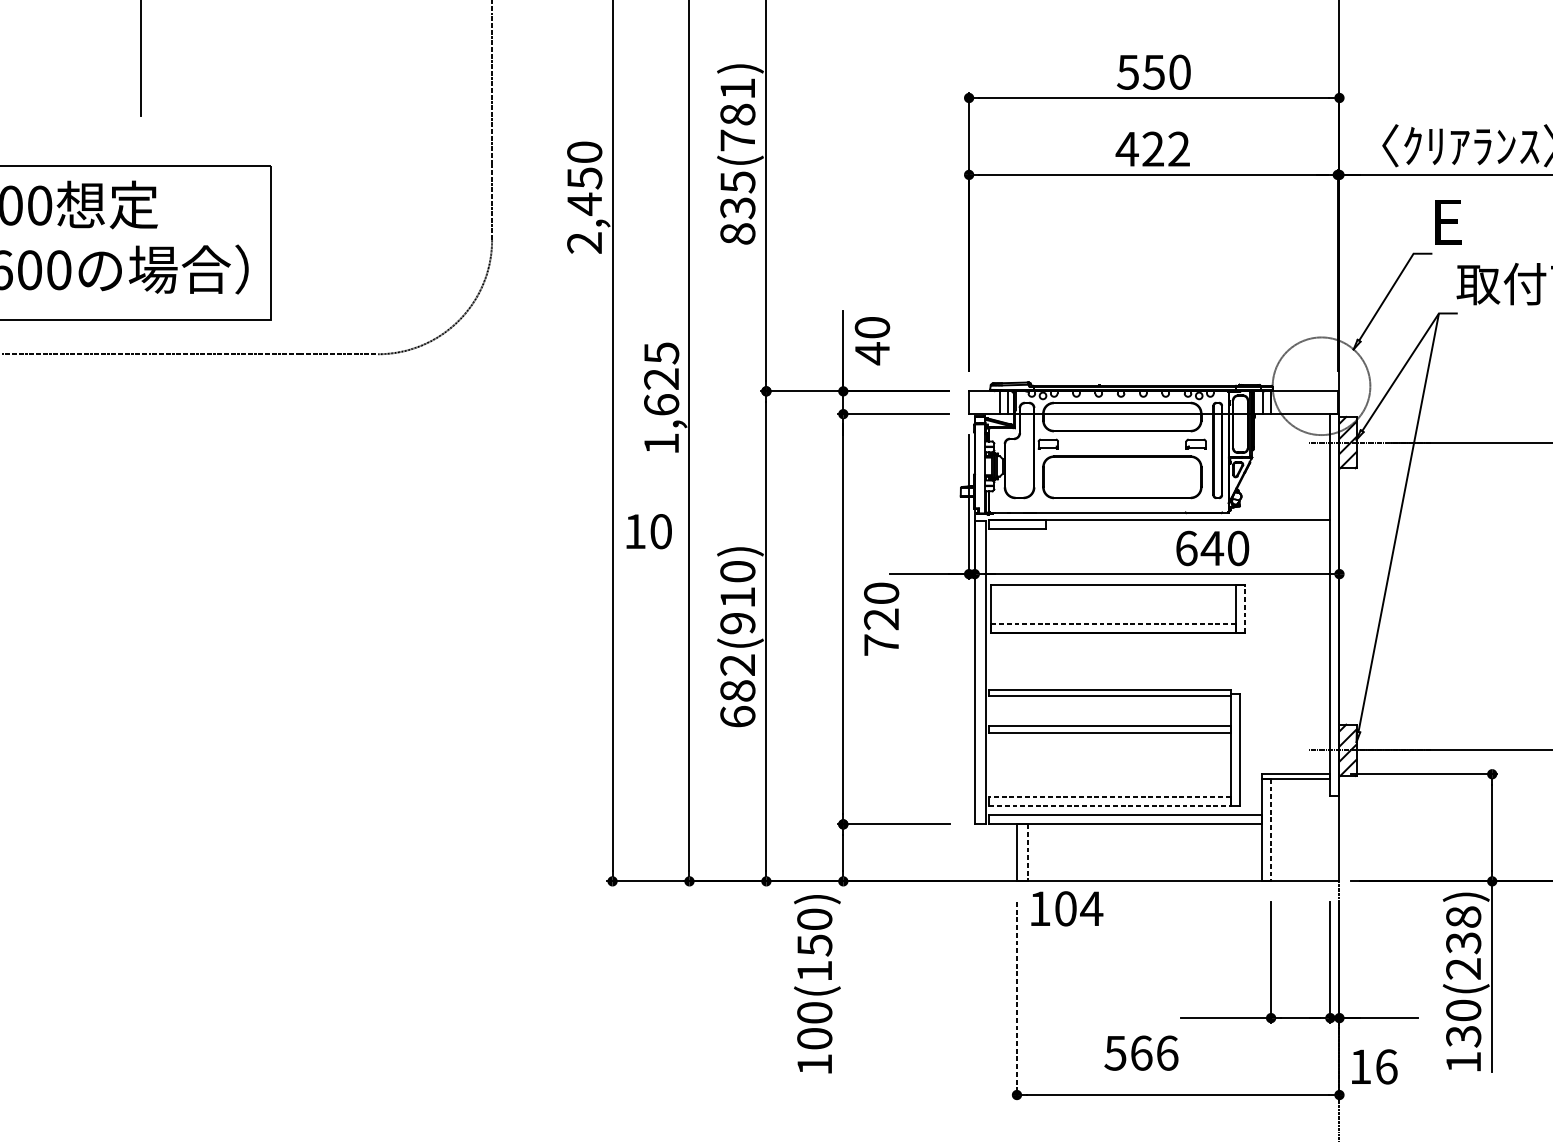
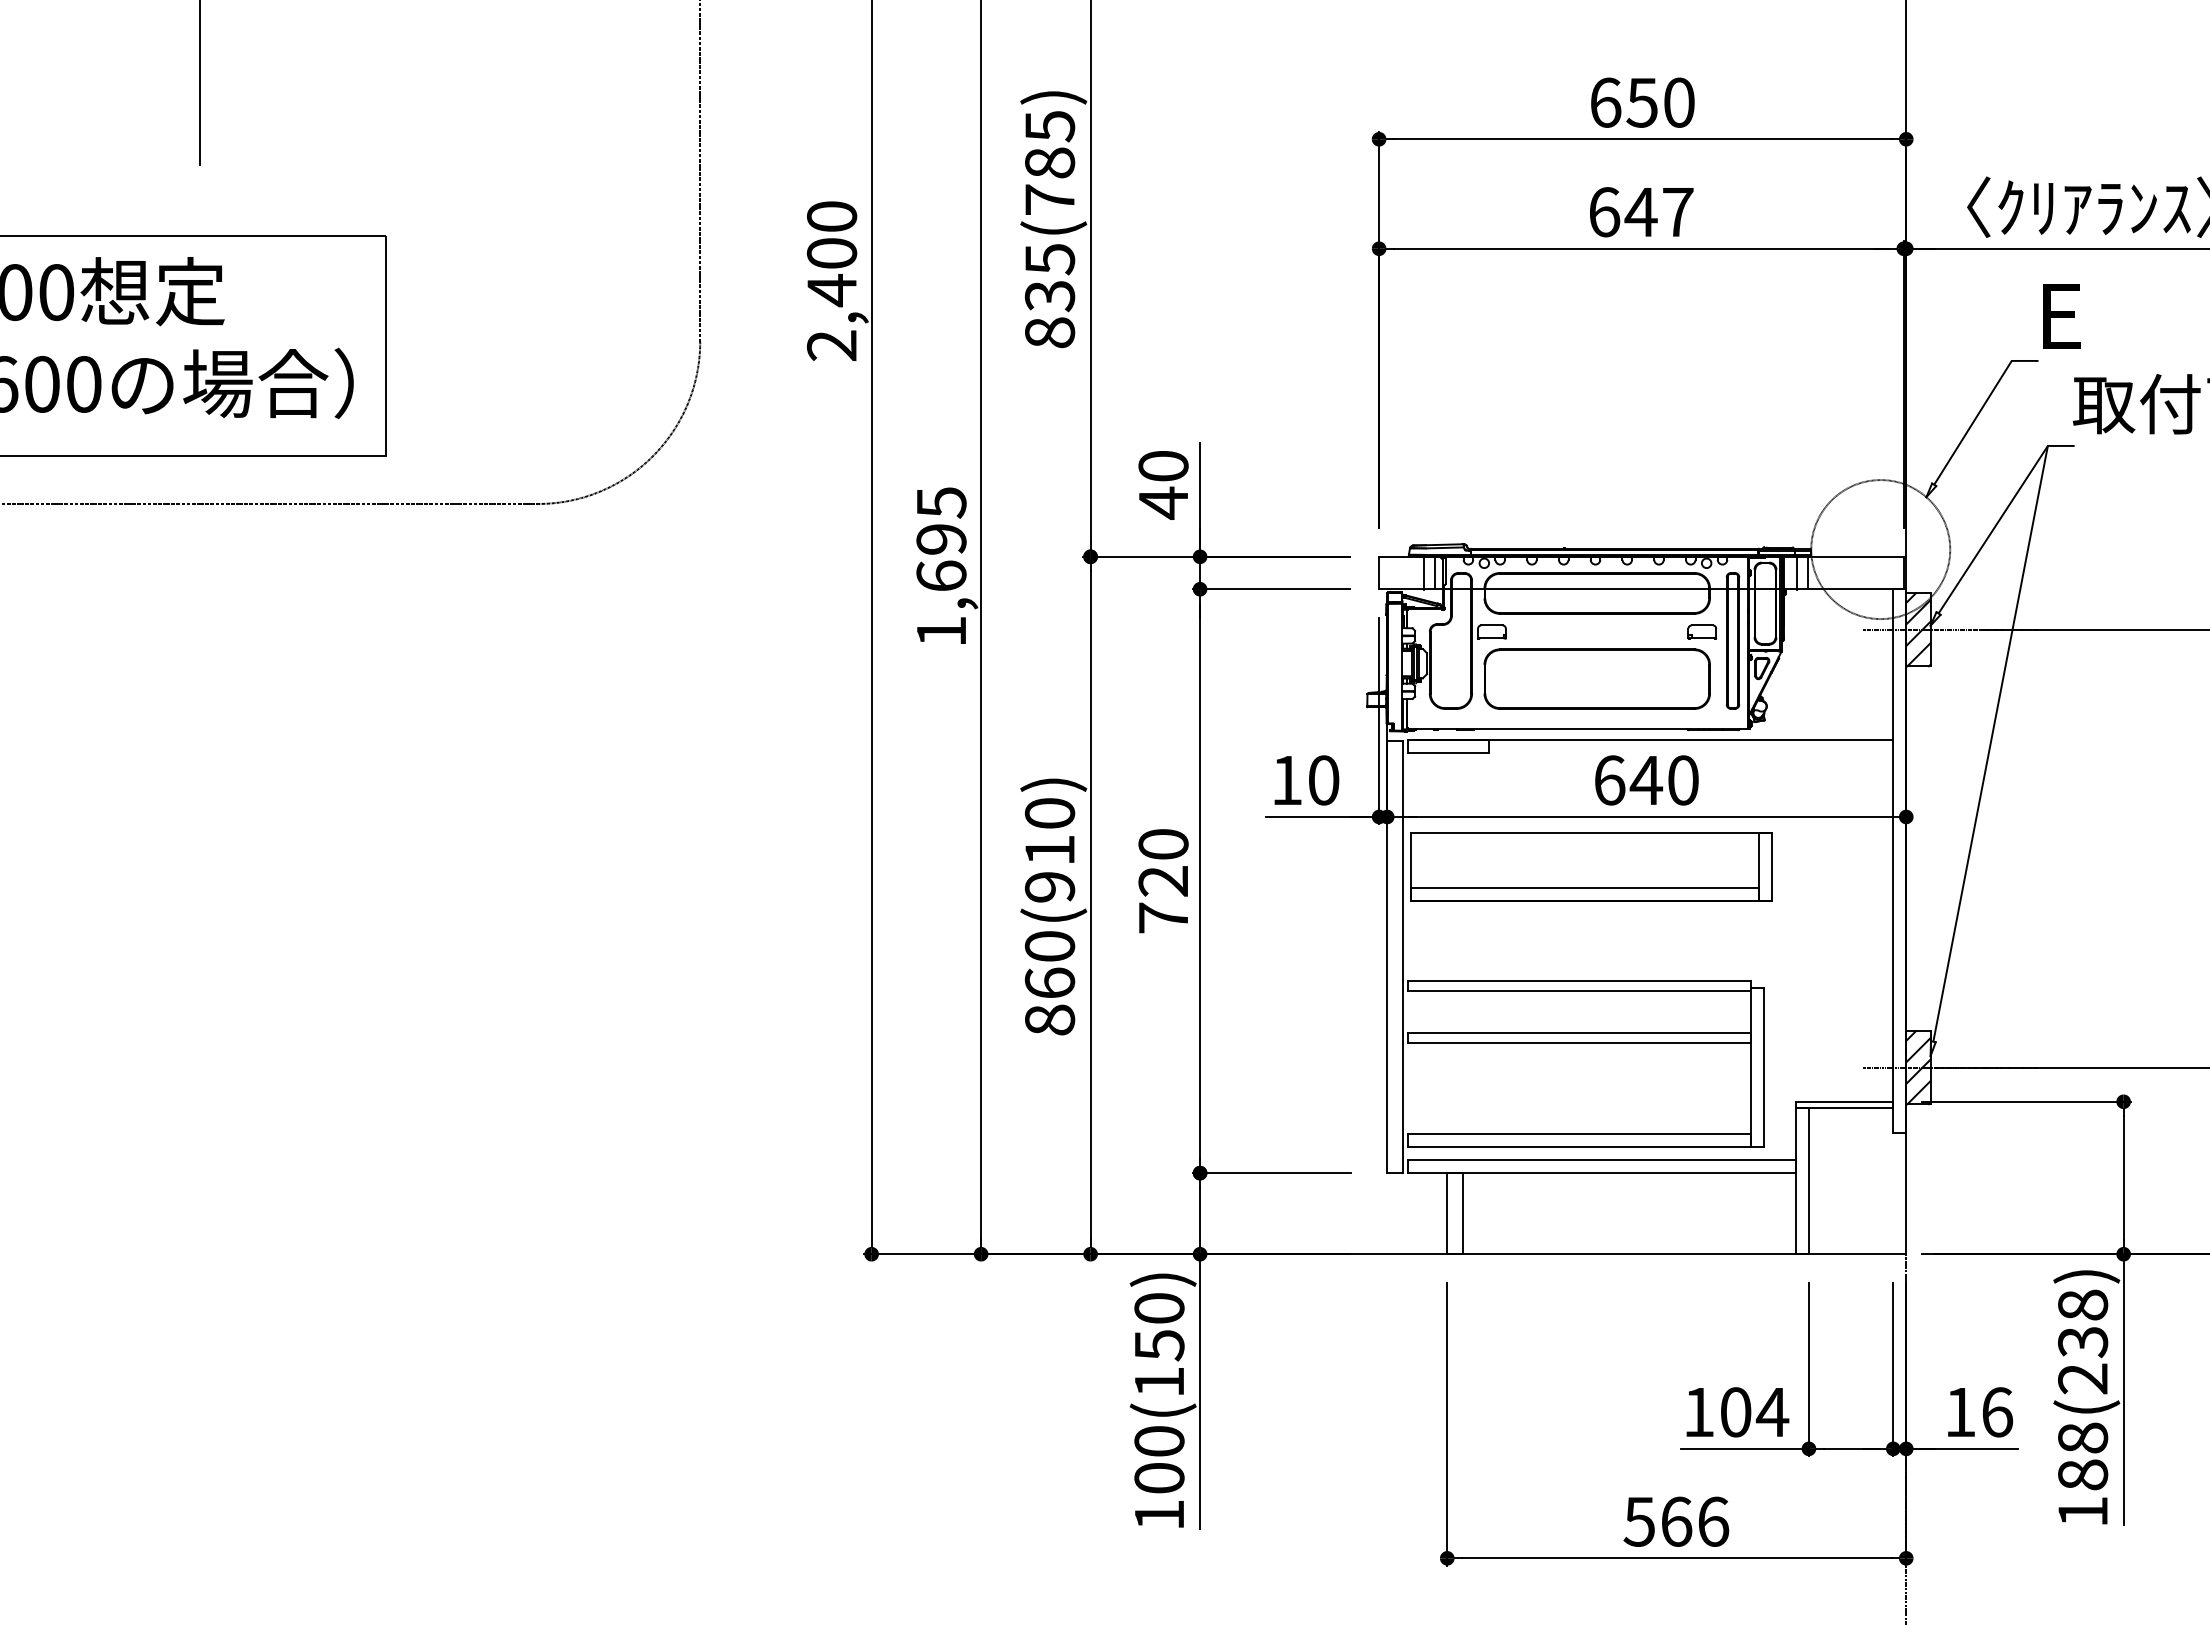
text: (1128, 72) -> (1605, 102), 550 -> 650
text: (738, 89) -> (1050, 126), 835(781) -> 835(785)
text: (1152, 149) -> (1640, 212), 422 -> 647
text: (585, 178) -> (832, 253), 2,450 -> 2,400
text: (872, 341) -> (1163, 485), moved
text: (661, 379) -> (941, 539), 1,625 -> 1,695
text: (648, 531) -> (1306, 780), moved
text: (1212, 548) -> (1646, 780), moved
line: (1244, 608) -> (1771, 866), dashed -> solid
text: (881, 619) -> (1163, 881), moved
line: (1113, 623) -> (1584, 887), dashed -> solid
text: (737, 691) -> (1049, 983), 682(910) -> 860(910)
line: (1109, 797) -> (1579, 1134), dashed -> solid
line: (1109, 806) -> (1579, 1147), dashed -> solid
line: (1270, 830) -> (1808, 1181), dashed -> solid
line: (1027, 852) -> (1462, 1213), dashed -> solid
text: (1067, 908) -> (1737, 1412), moved
line: (843, 977) -> (1200, 1391), added
line: (1017, 1001) -> (1447, 1425), dashed -> solid
text: (1463, 1023) -> (2083, 1456), 130(238) -> 188(238)
text: (1141, 1052) -> (1676, 1521), moved
text: (1374, 1067) -> (1980, 1412), moved

